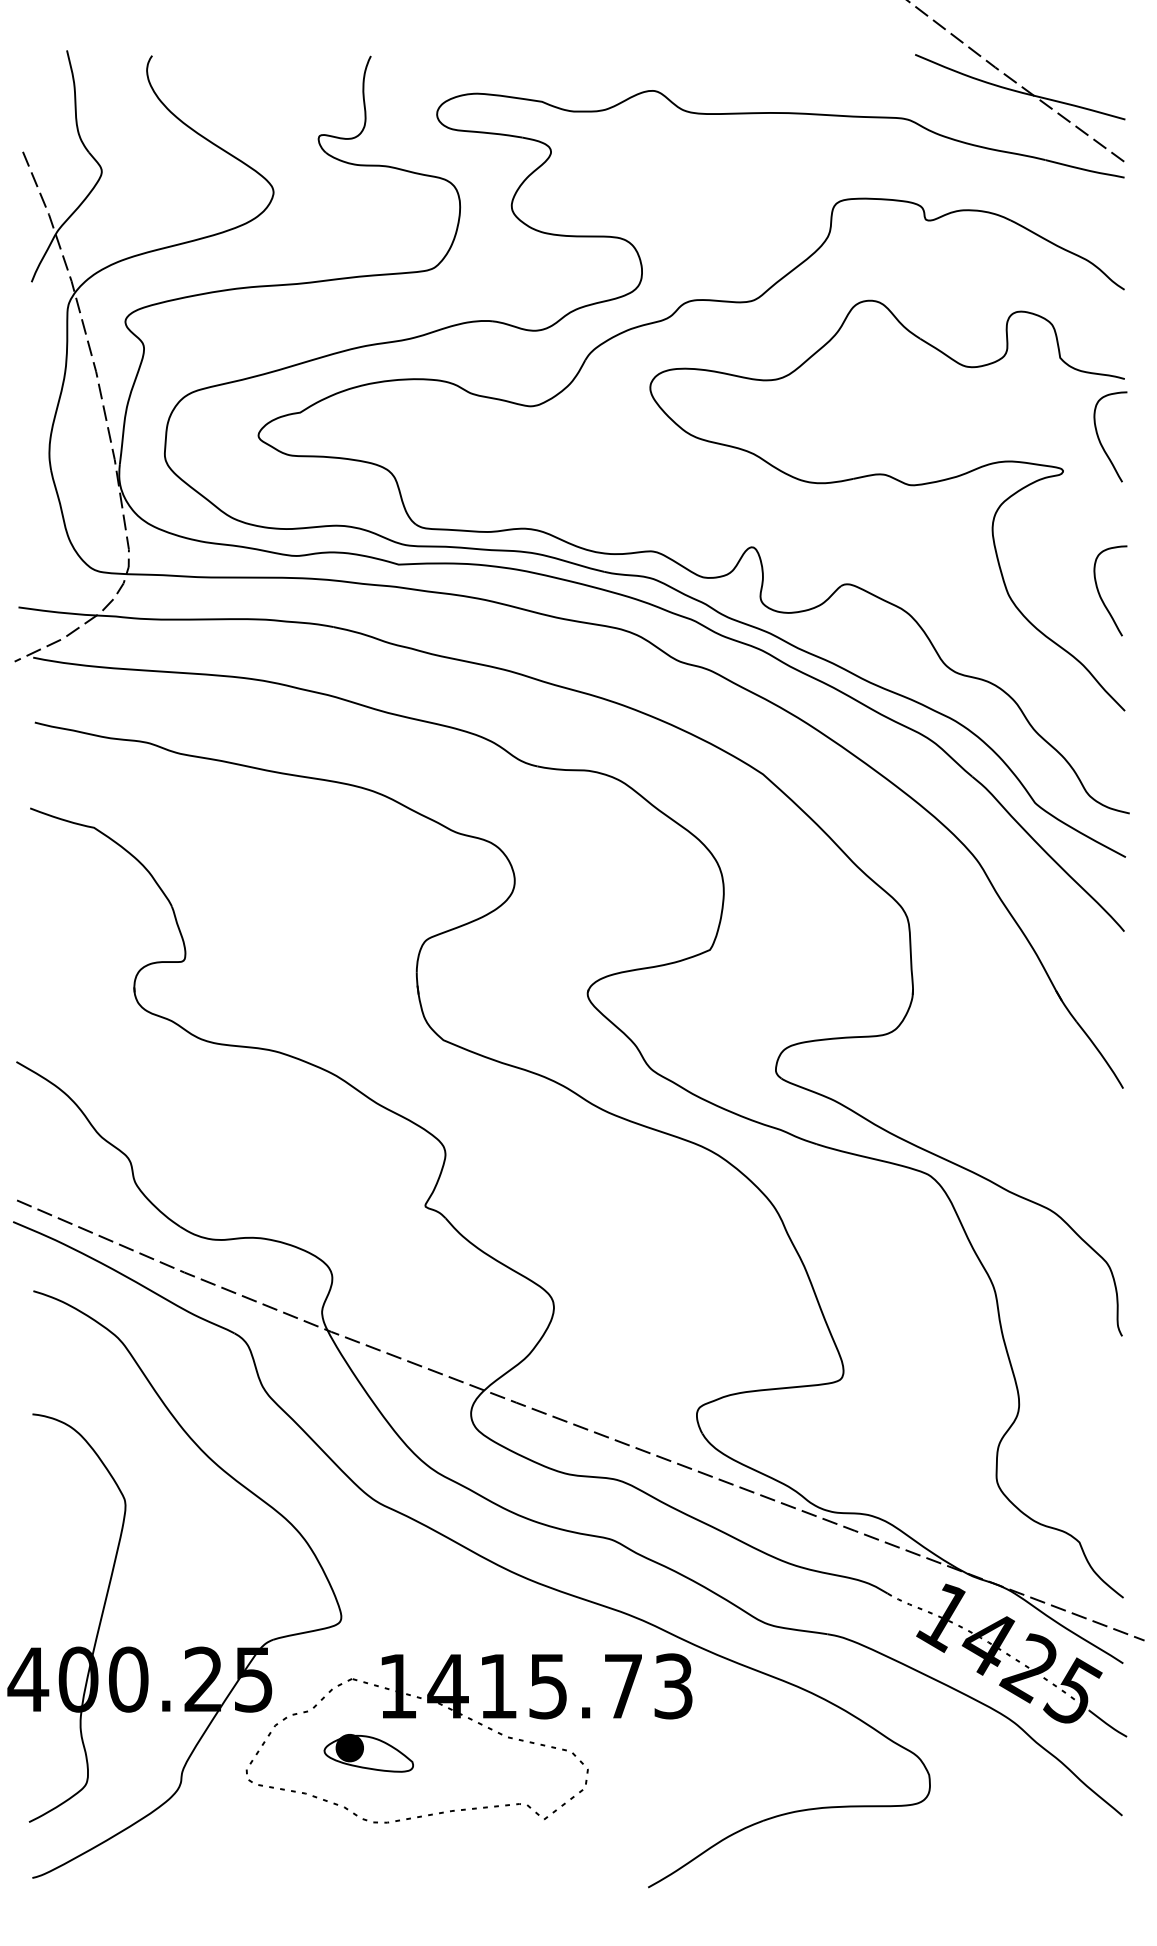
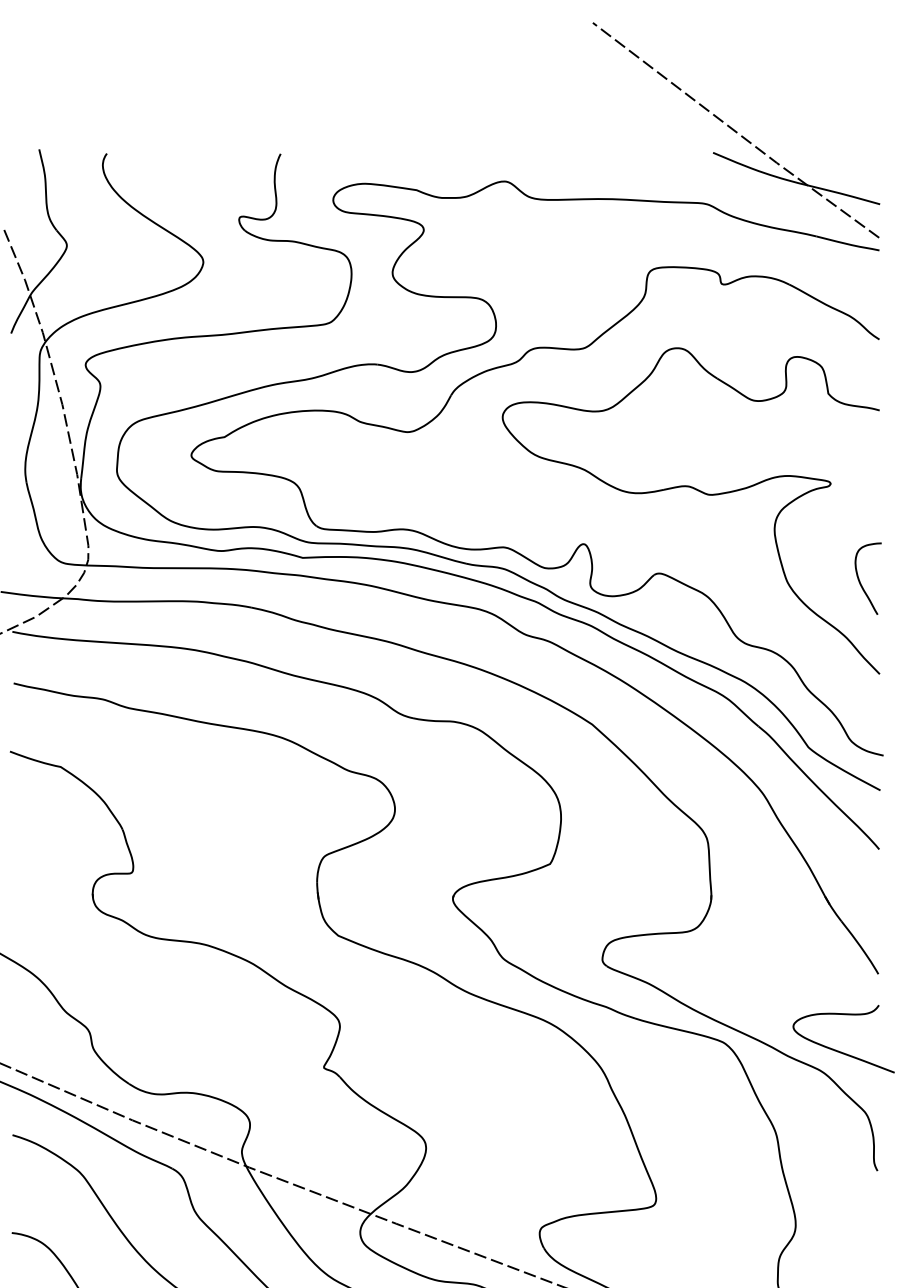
curve: (1100, 440) -> (860, 459), removed
curve: (1072, 1184) -> (838, 1050), added

